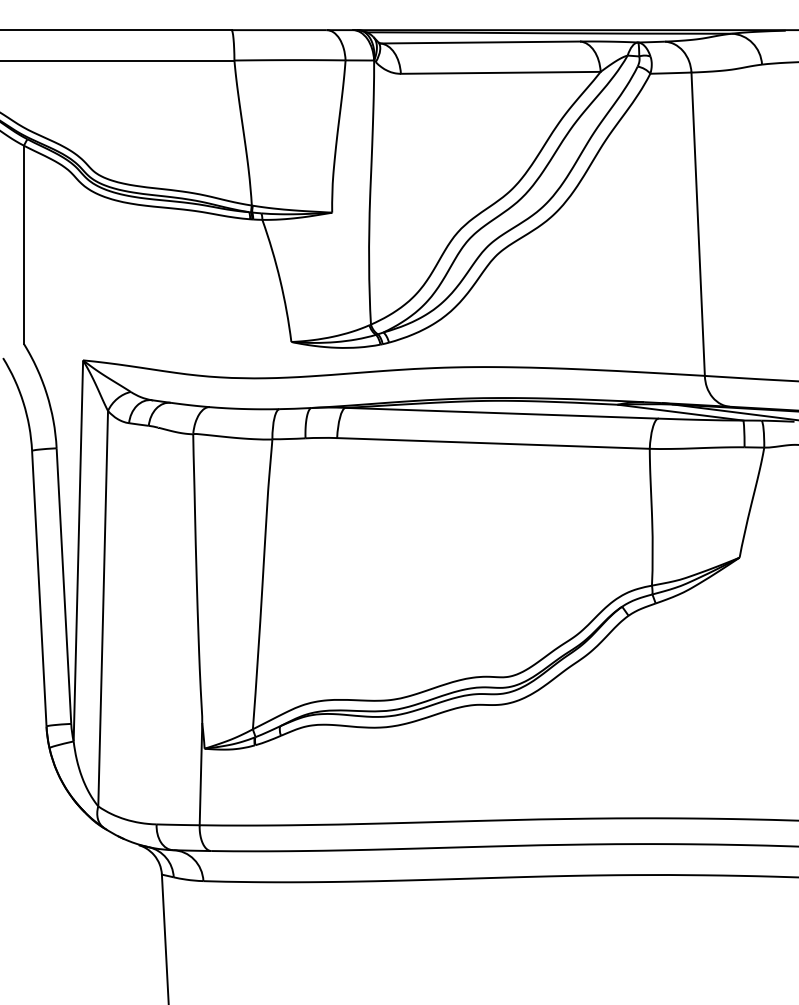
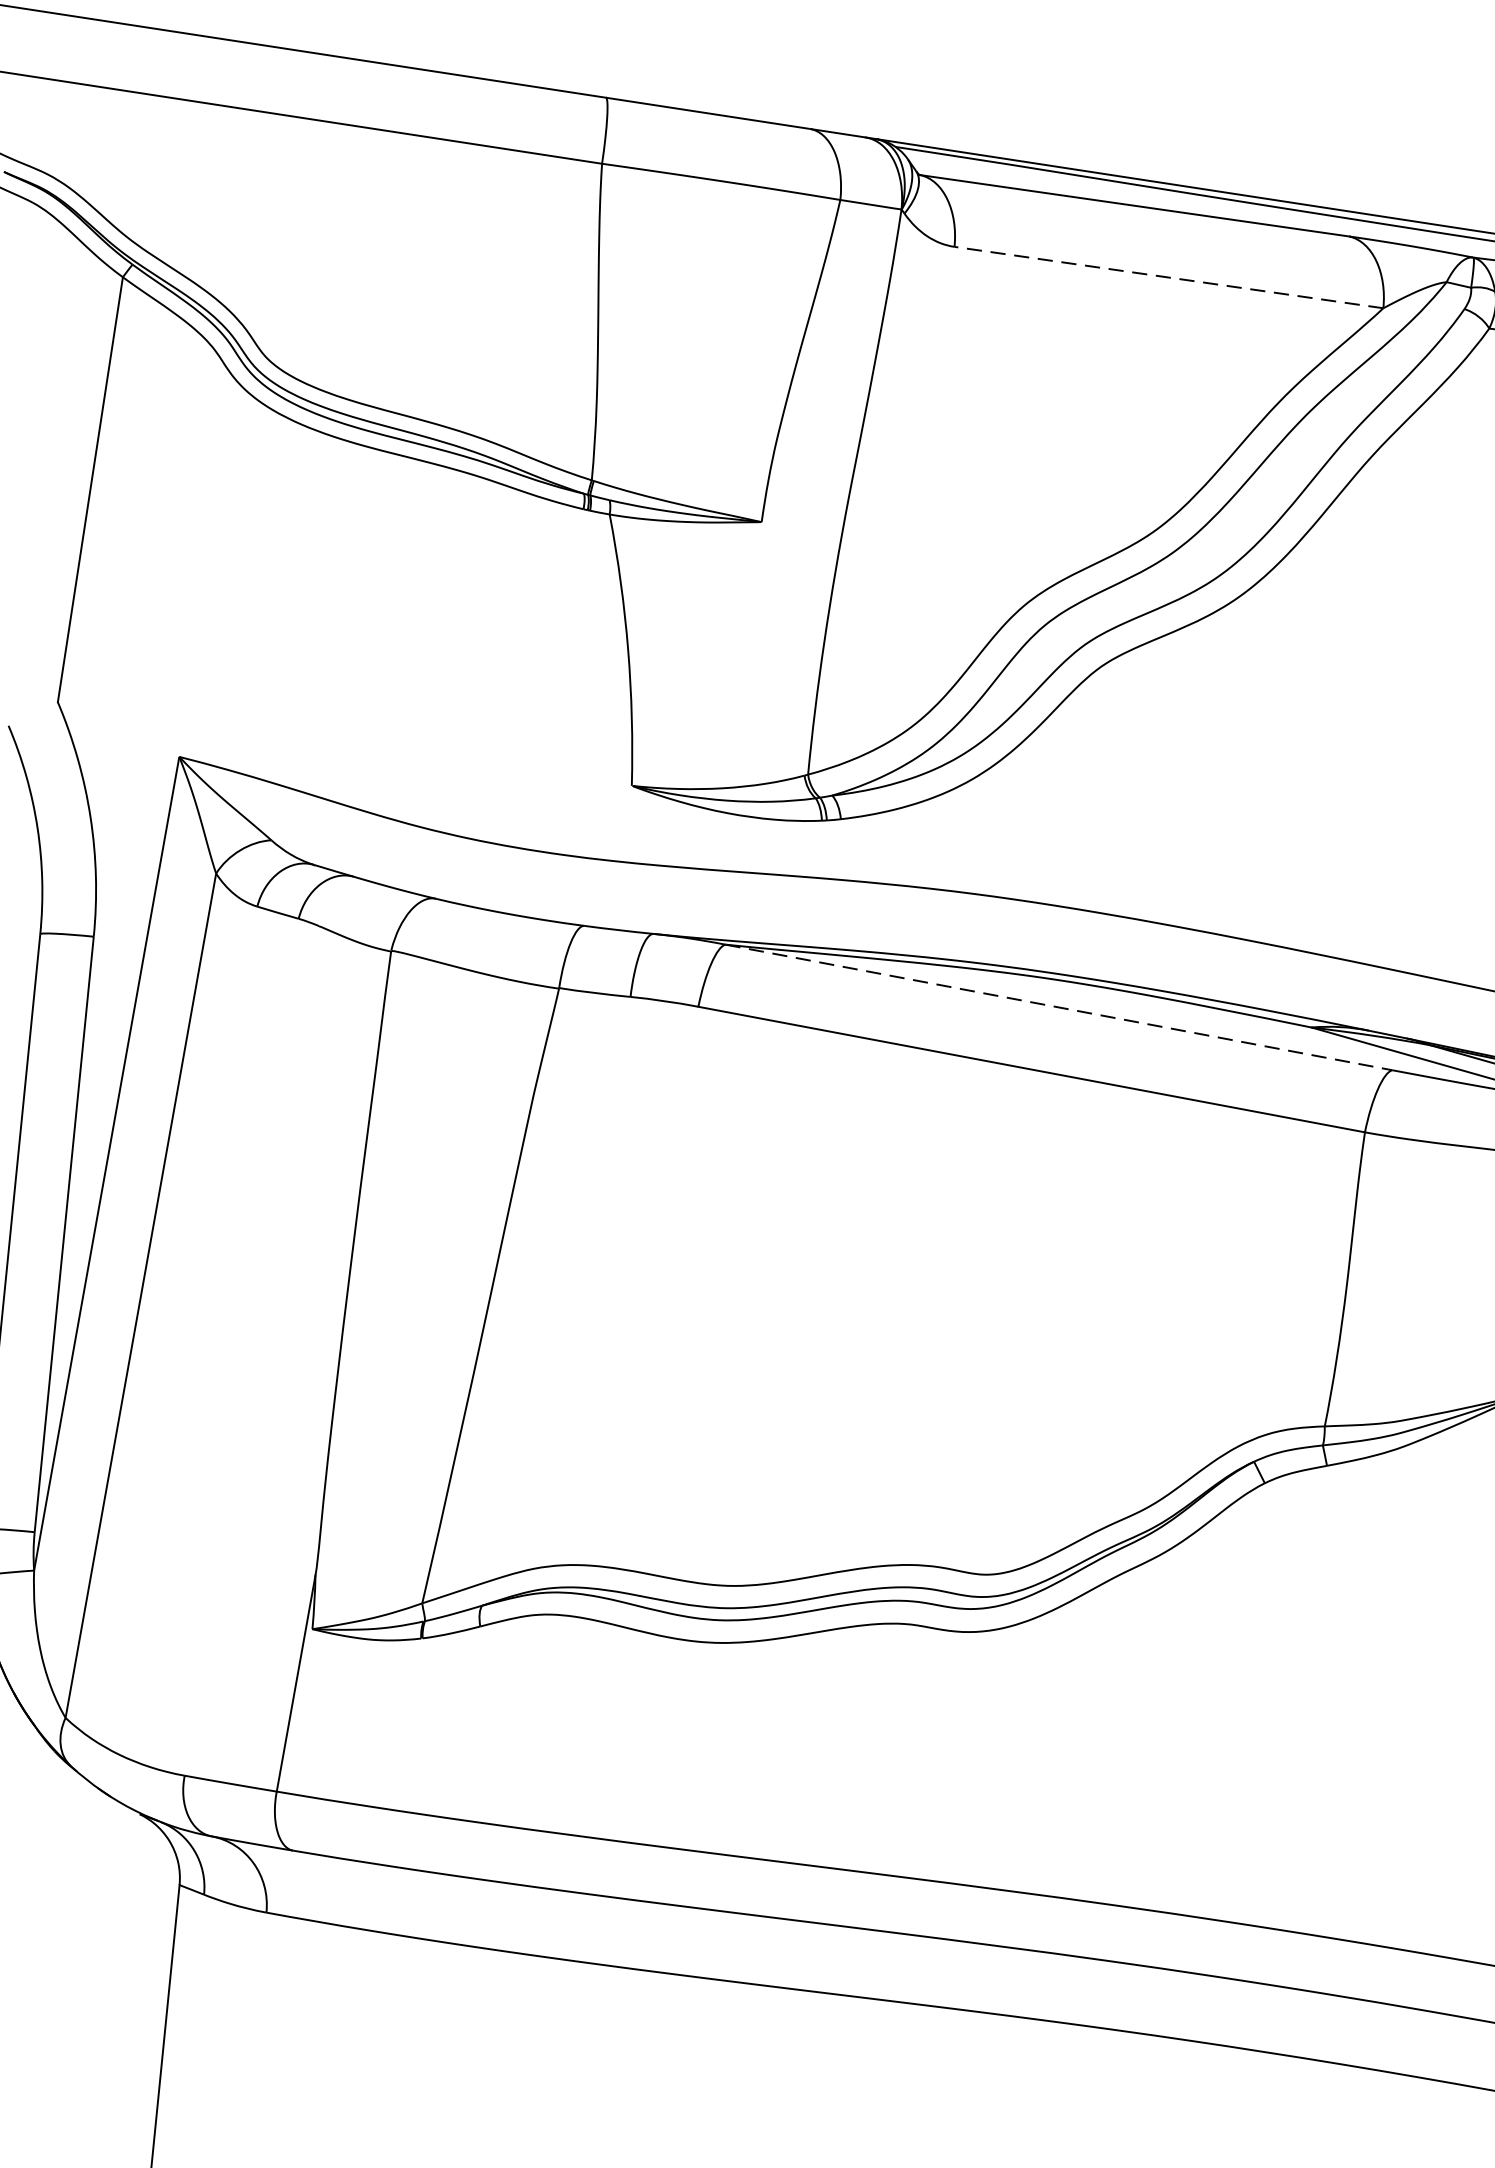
line: (500, 72) -> (1168, 276), solid -> dashed
line: (502, 413) -> (1060, 1008), solid -> dashed

